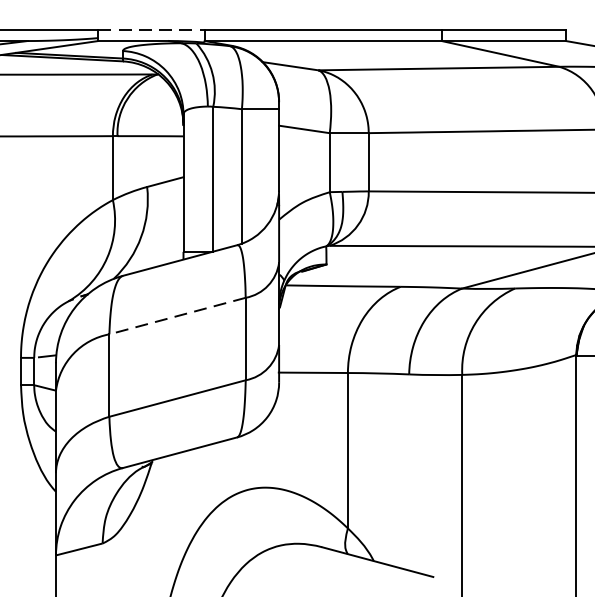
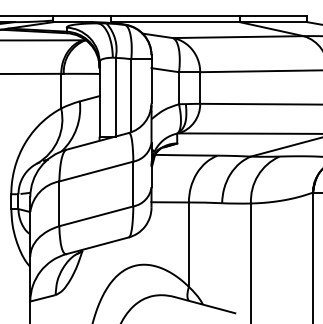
line: (152, 30) -> (82, 16), dashed -> solid
line: (175, 315) -> (95, 171), dashed -> solid

